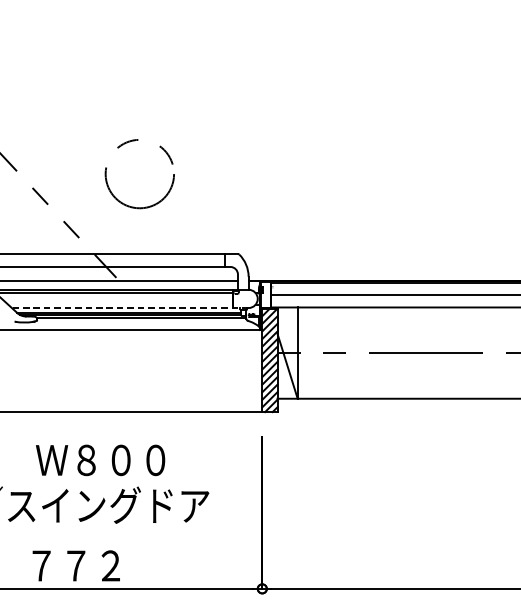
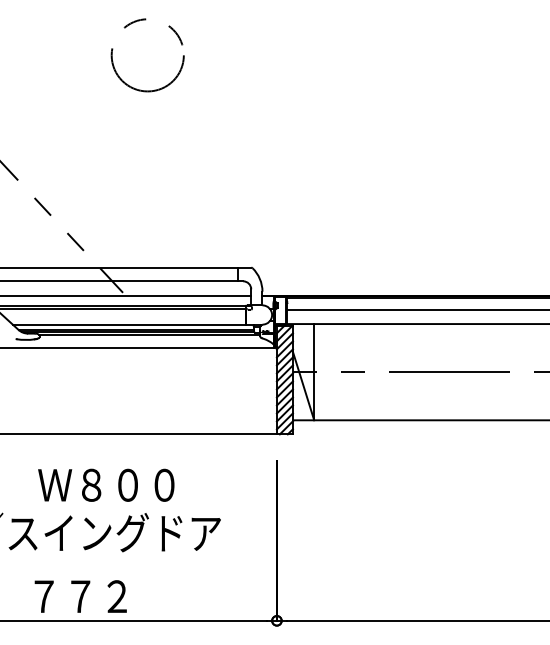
circle: (139, 174) -> (147, 55), moved
line: (130, 307) -> (137, 324), dashed -> solid

